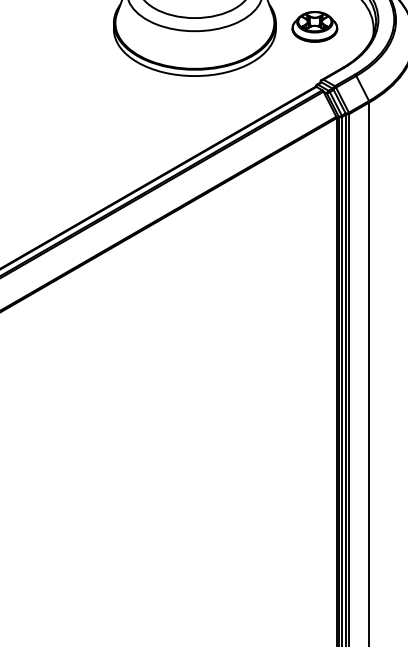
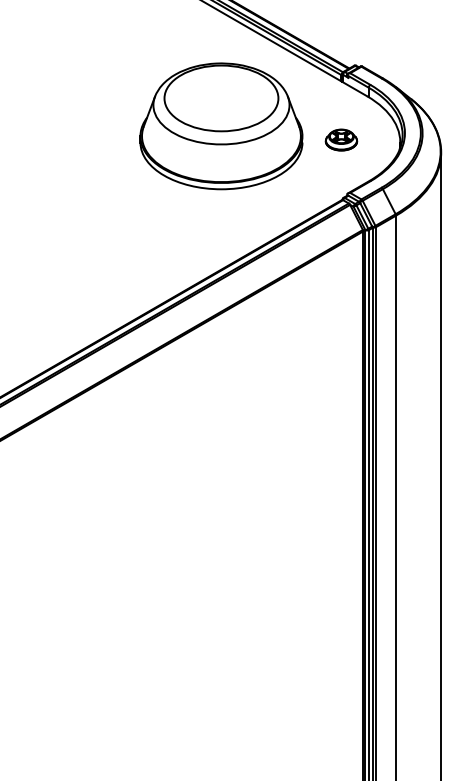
part: (314, 26) -> (341, 139), size x0.7

